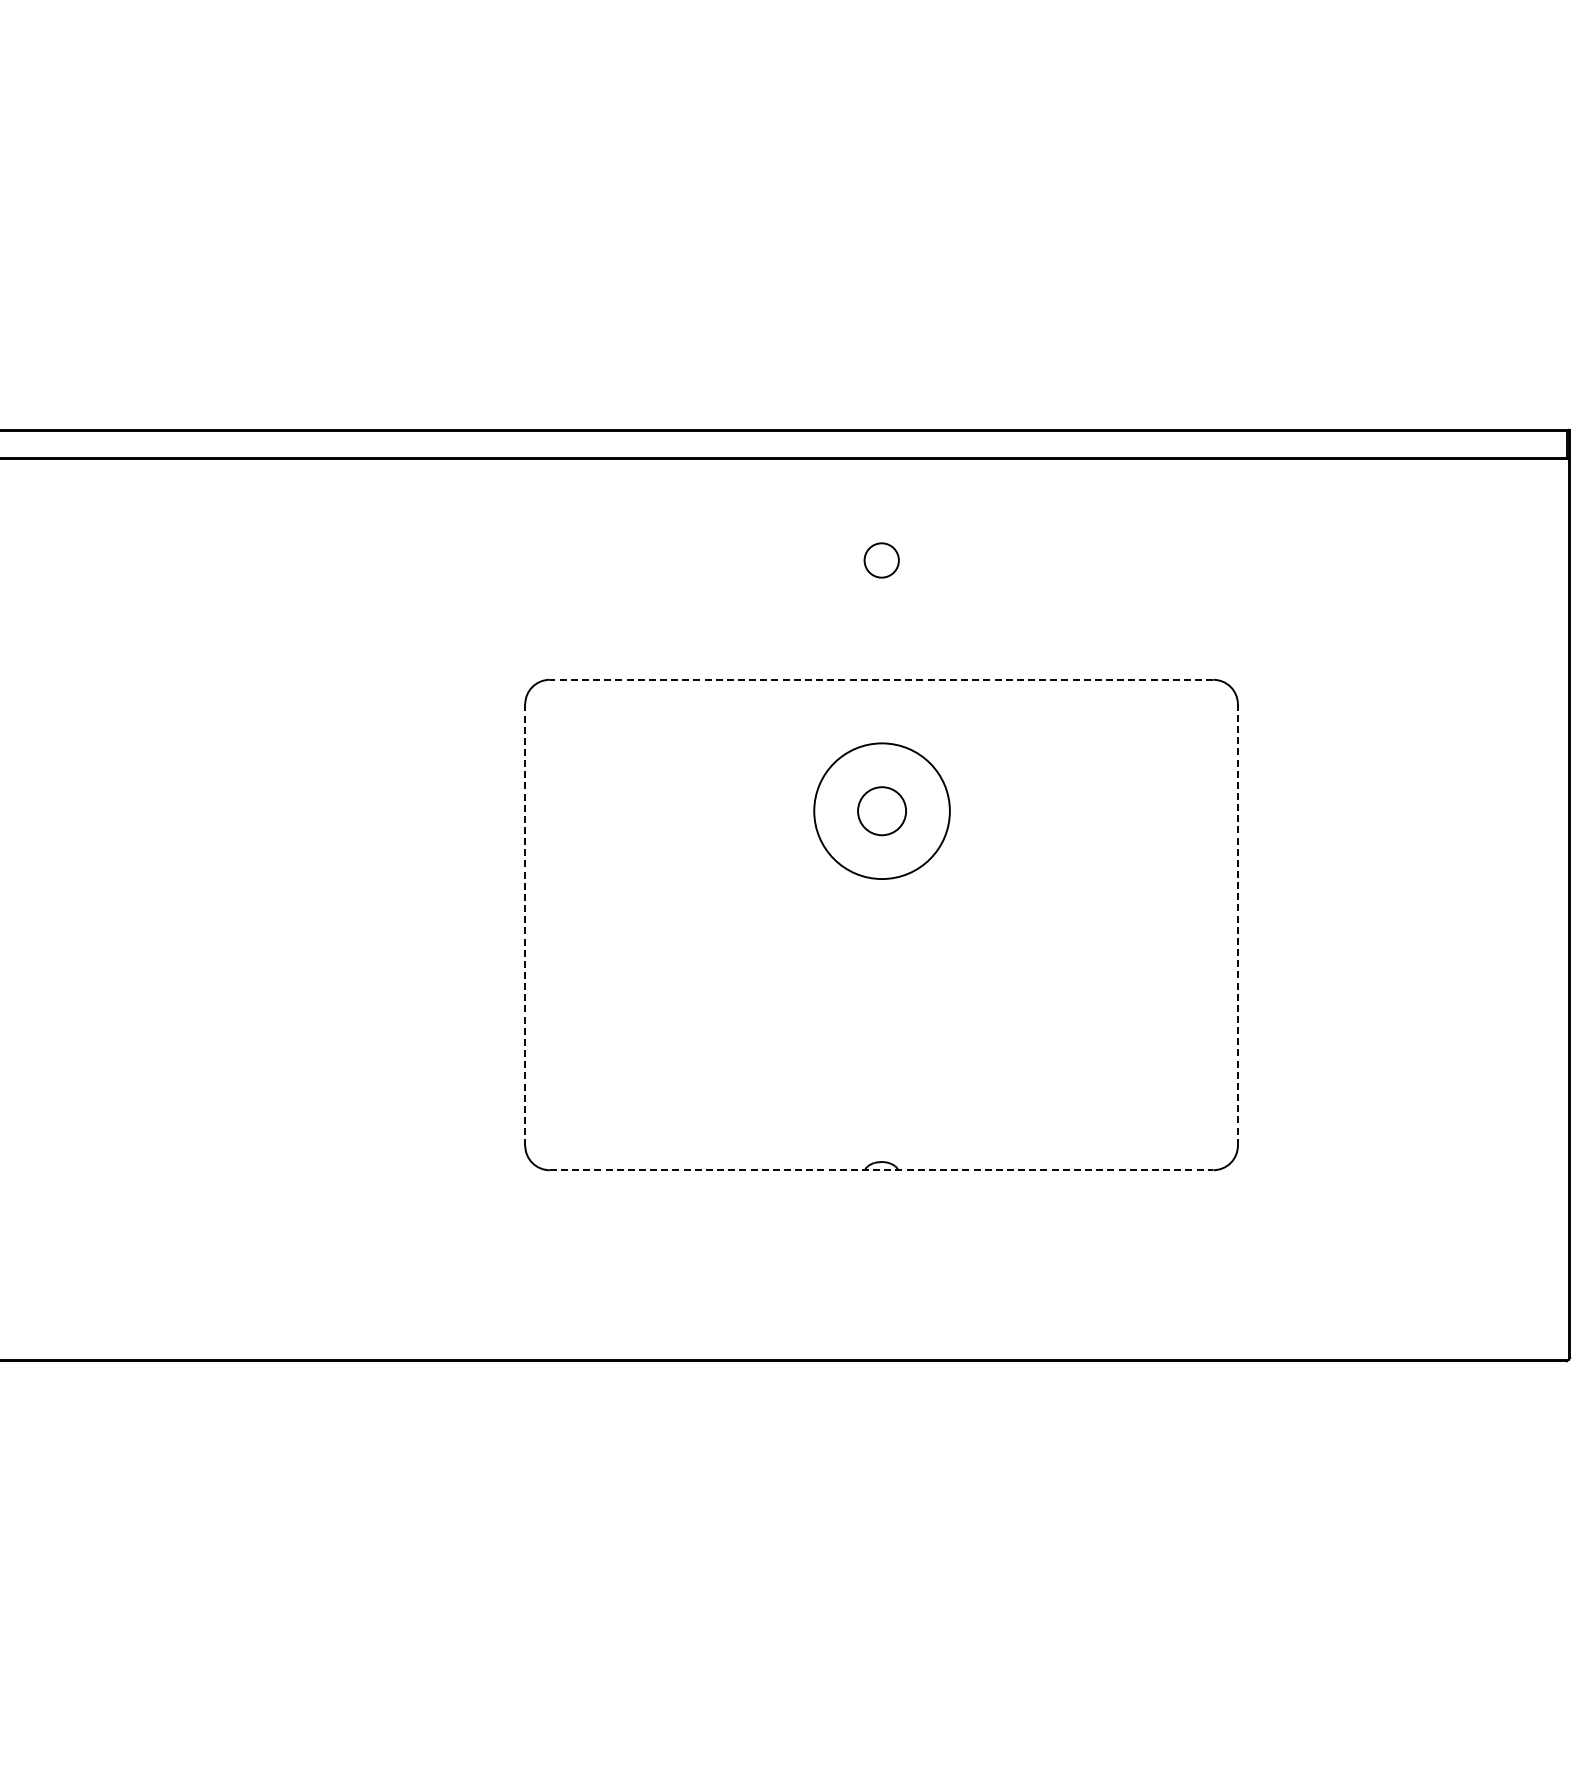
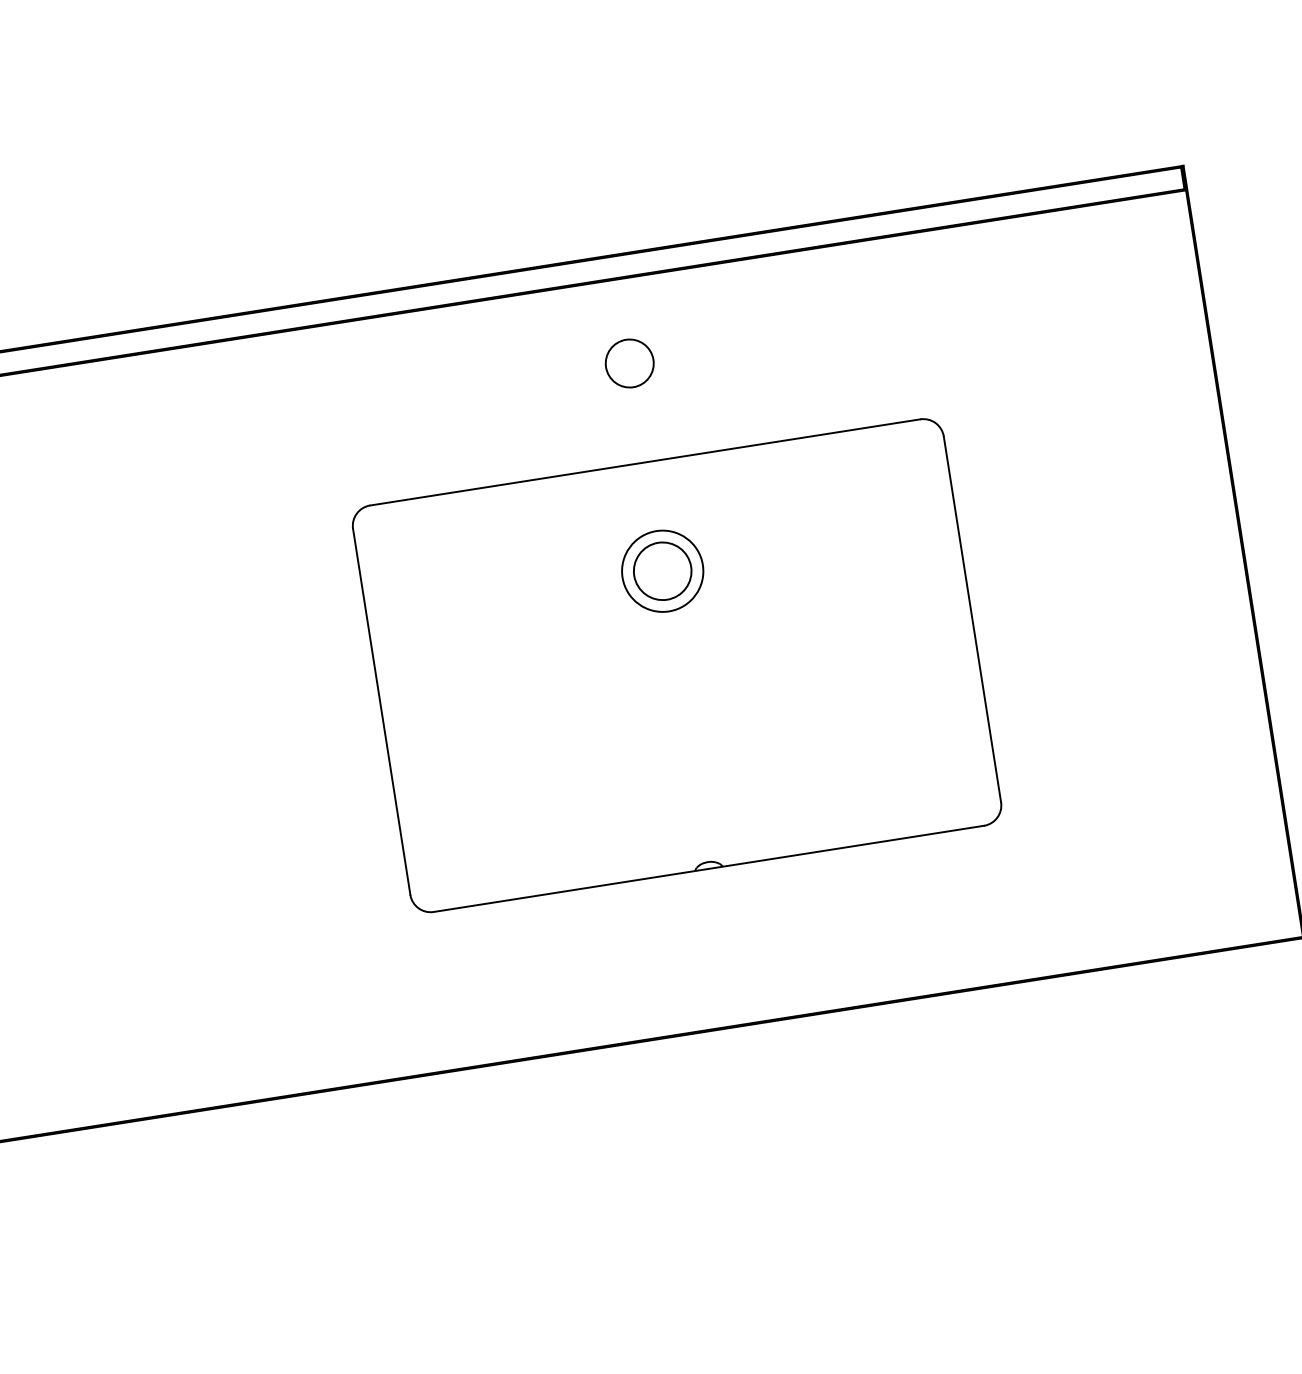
circle: (881, 560) -> (629, 363), size x1.67
line: (881, 679) -> (645, 462), dashed -> solid
circle: (881, 810) -> (662, 570), size x0.71
circle: (881, 810) -> (662, 570), size x1.43
line: (525, 925) -> (381, 712), dashed -> solid
line: (1237, 925) -> (972, 619), dashed -> solid
line: (881, 1170) -> (708, 869), dashed -> solid

